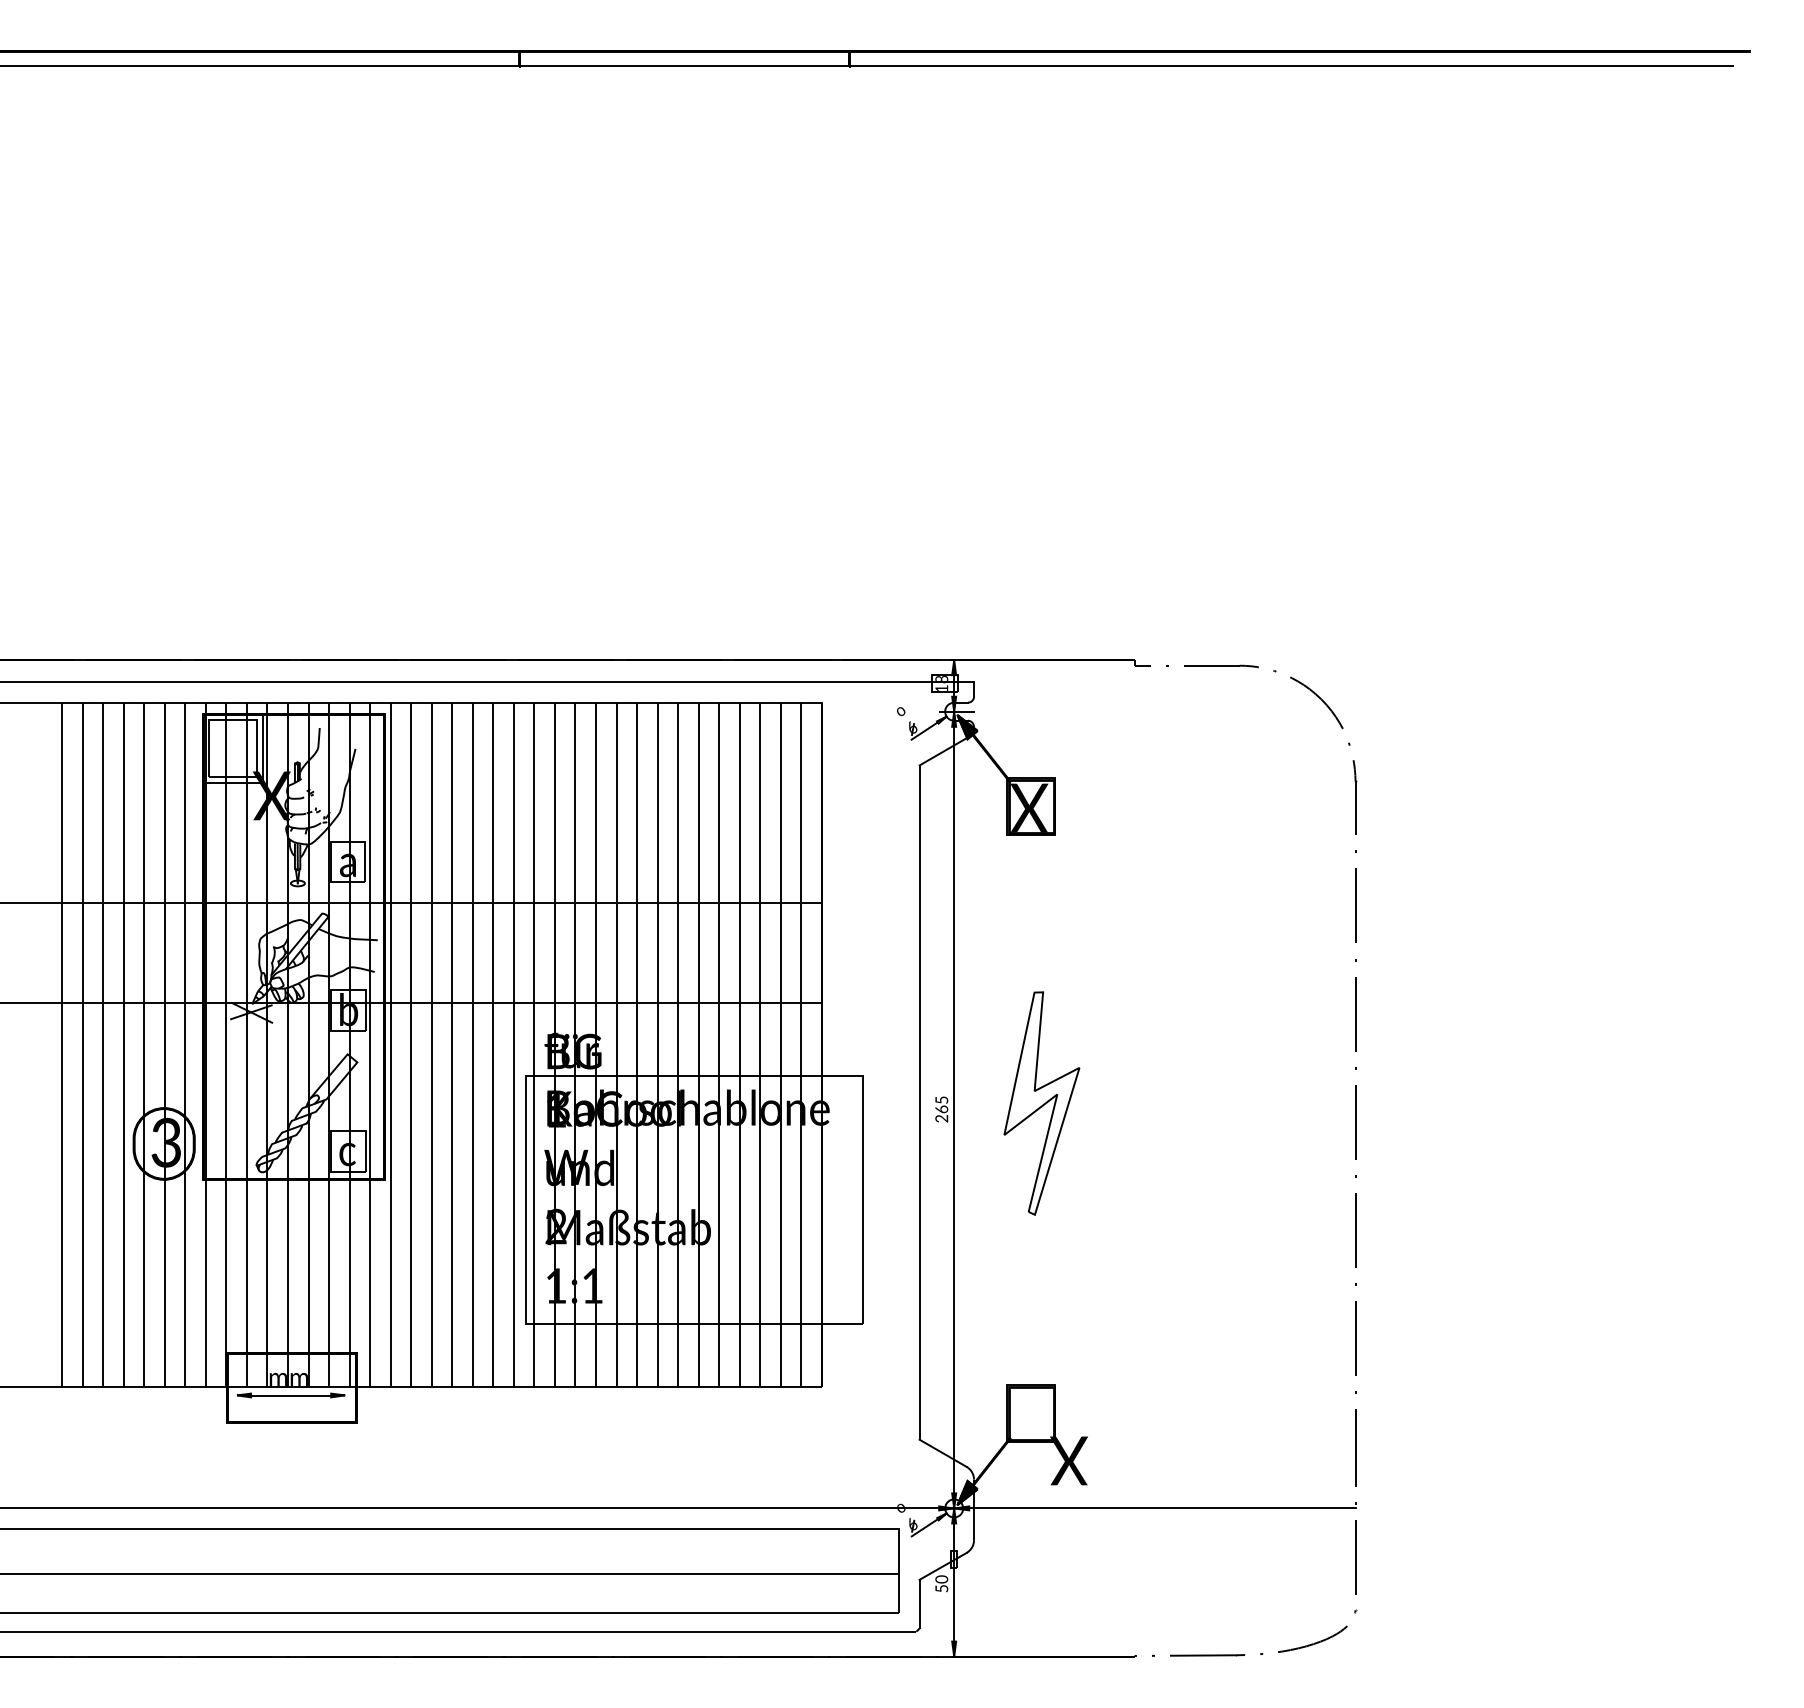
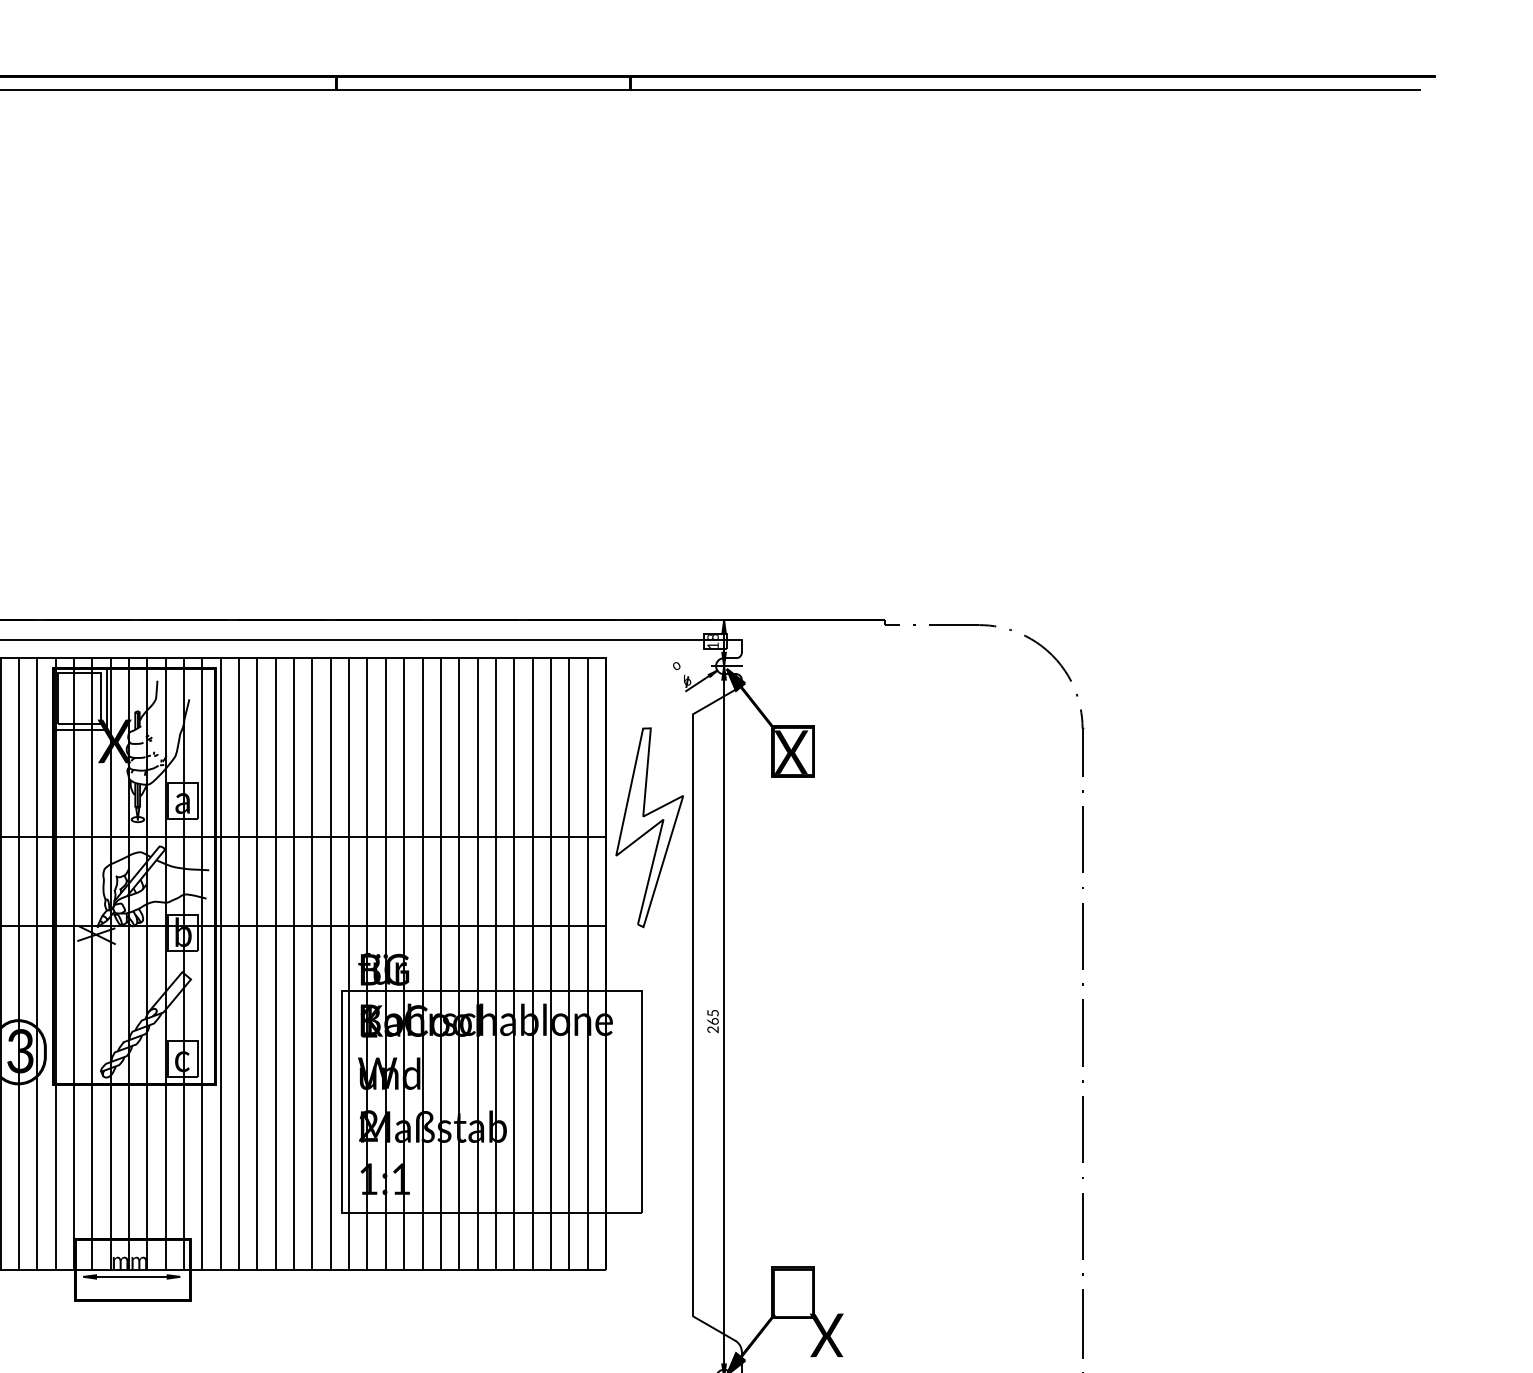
part: (1041, 1103) -> (649, 827), moved

